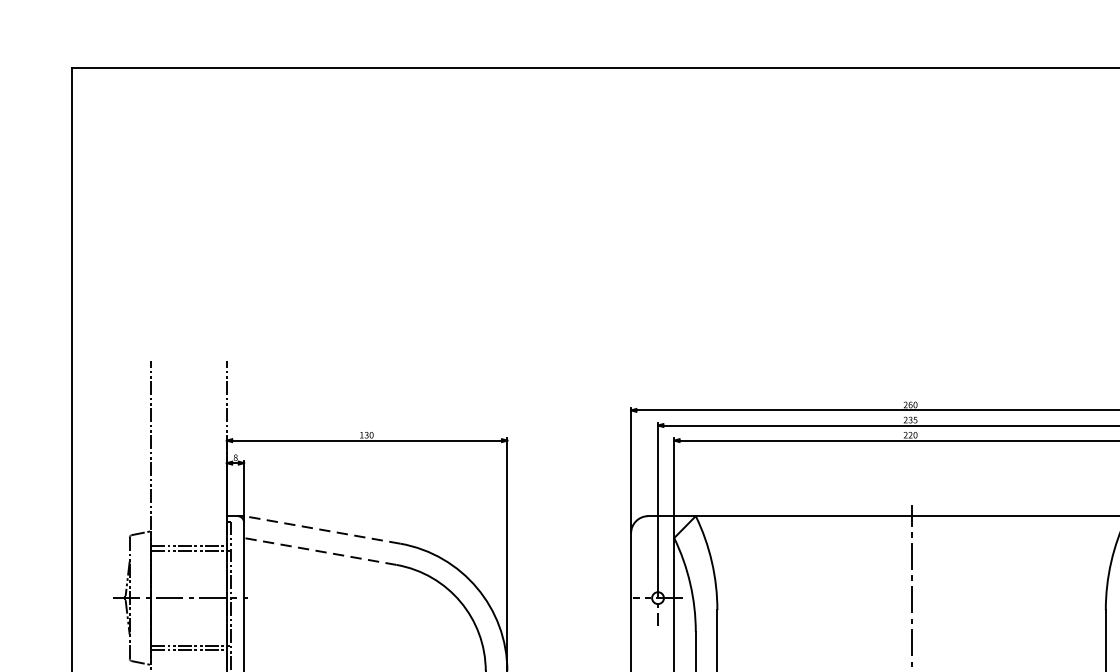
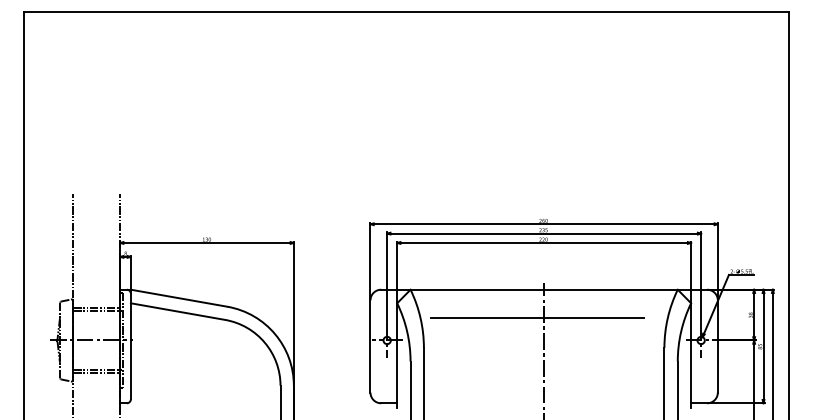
line: (320, 530) -> (178, 298), dashed -> solid
line: (320, 551) -> (178, 311), dashed -> solid
line: (900, 562) -> (537, 318), added

